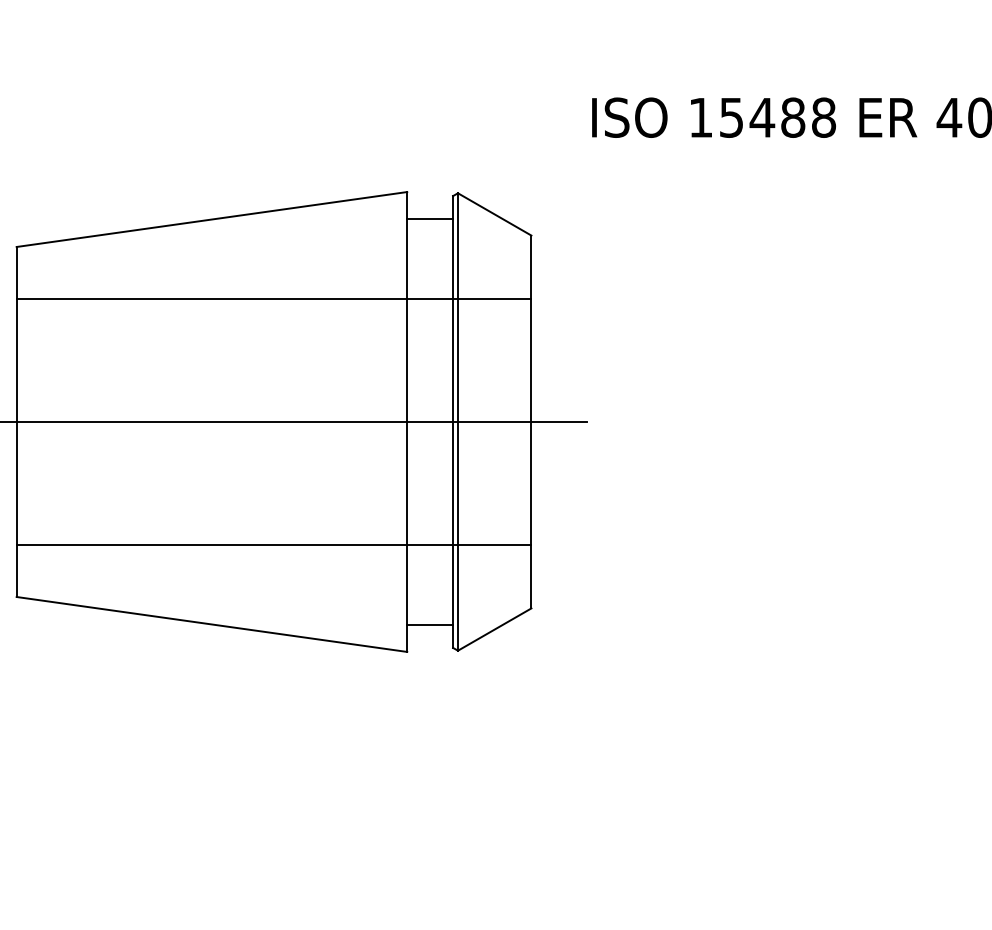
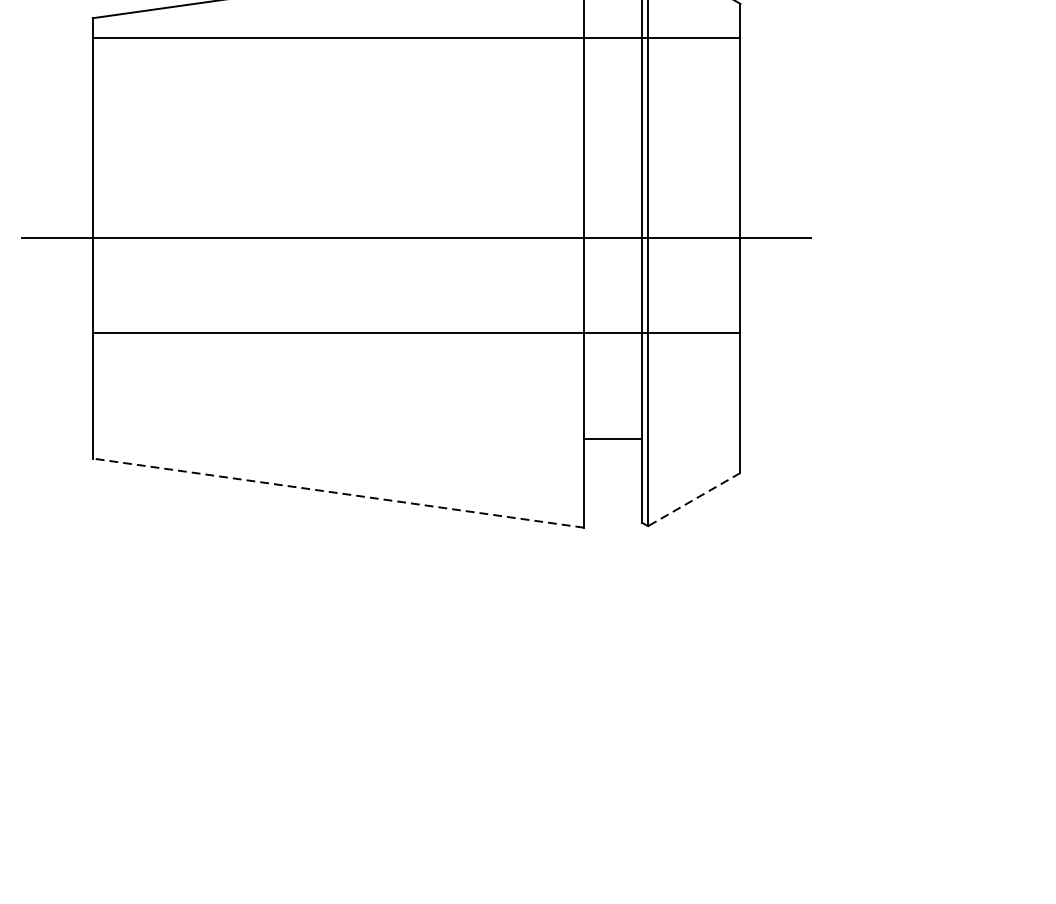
line: (273, 298) -> (415, 37), moved
line: (273, 545) -> (415, 333), moved
line: (211, 624) -> (337, 493), solid -> dashed
line: (430, 624) -> (613, 439), moved
line: (494, 629) -> (694, 499), solid -> dashed

